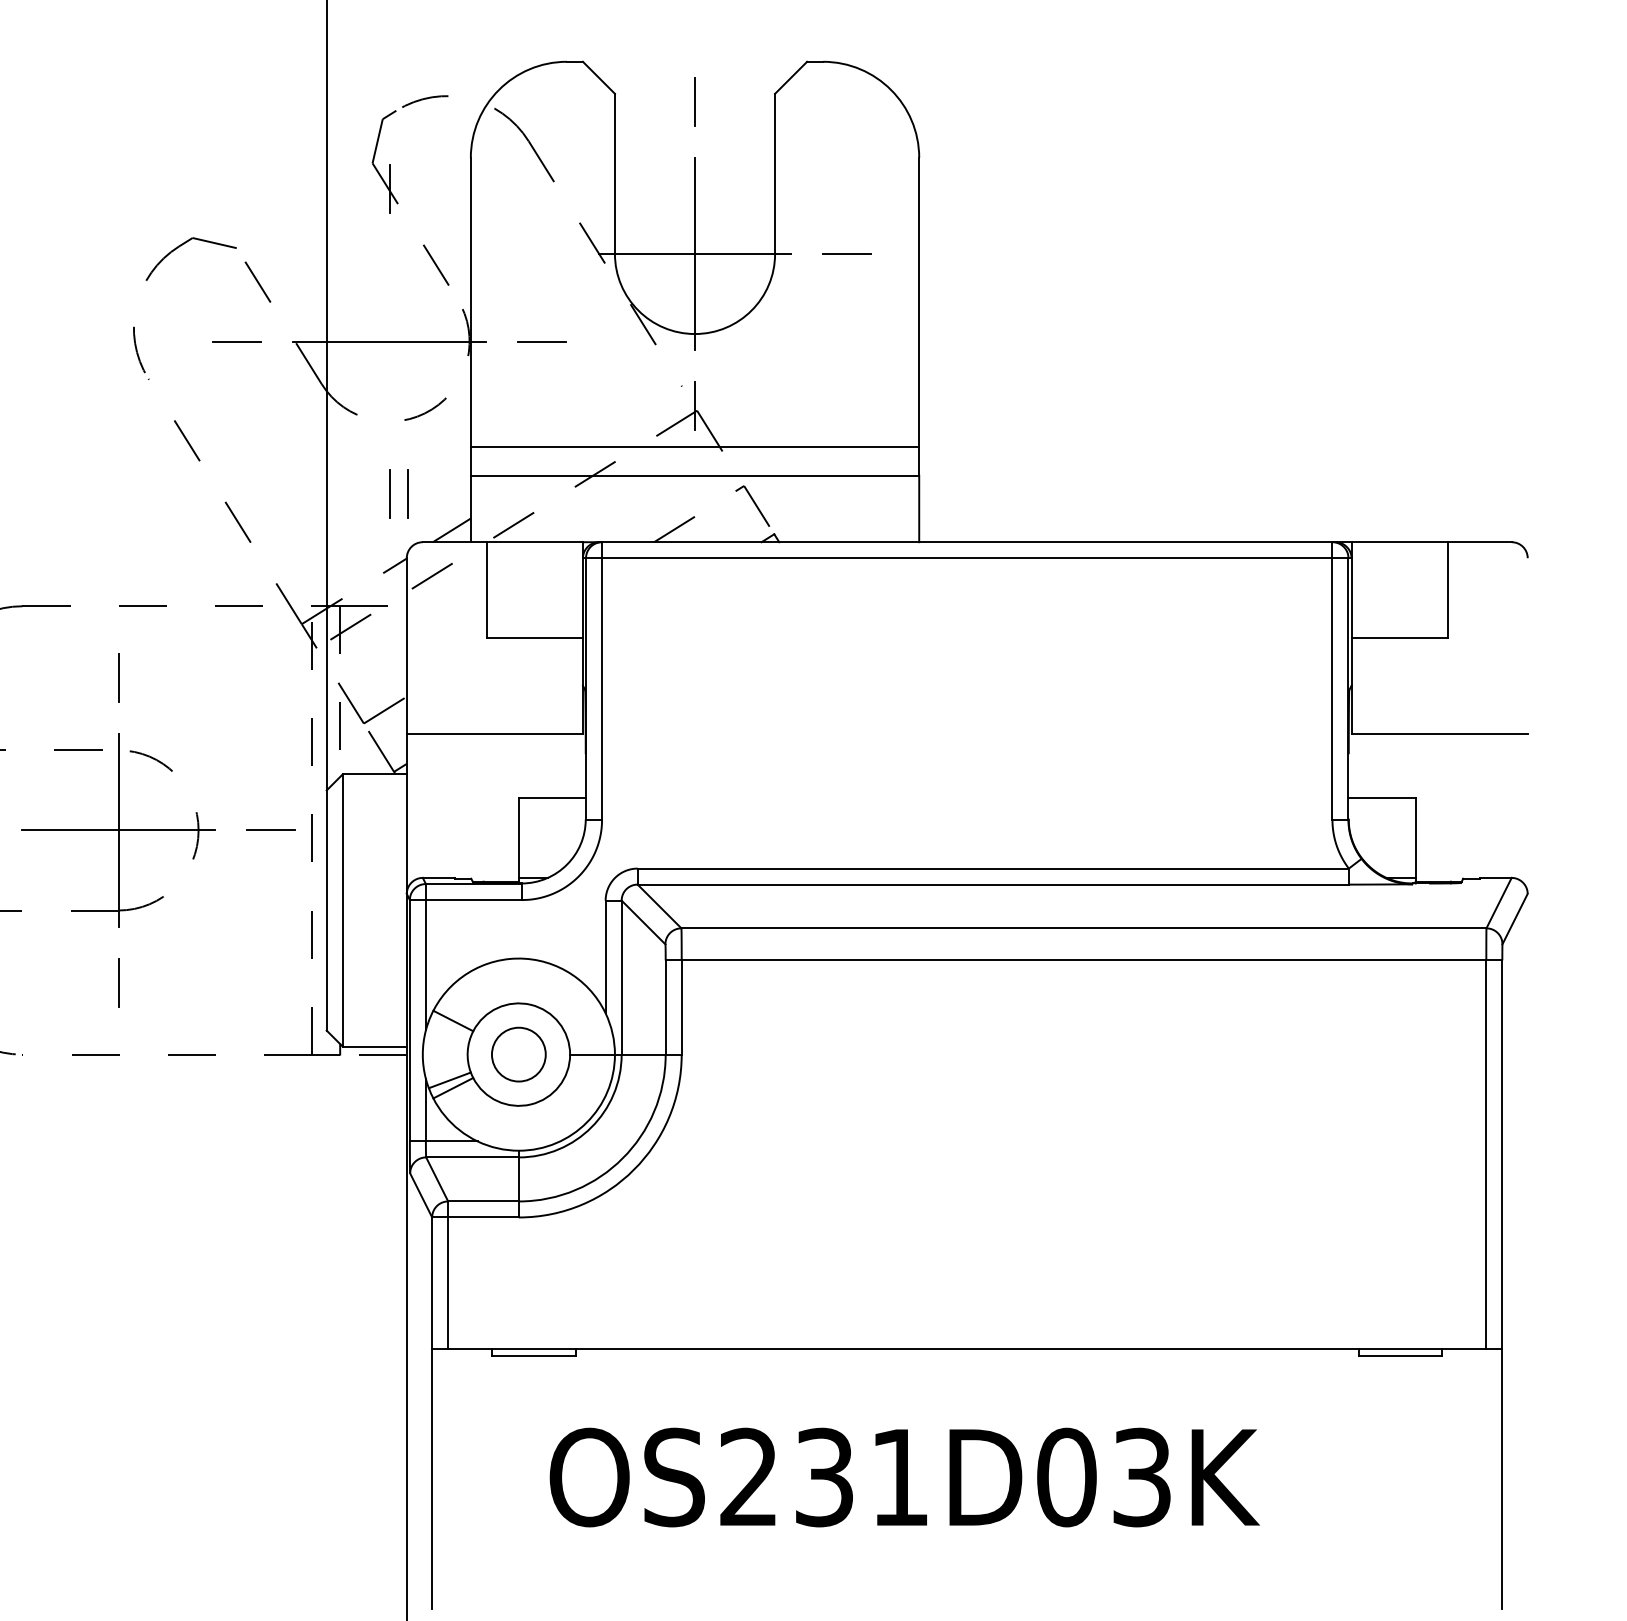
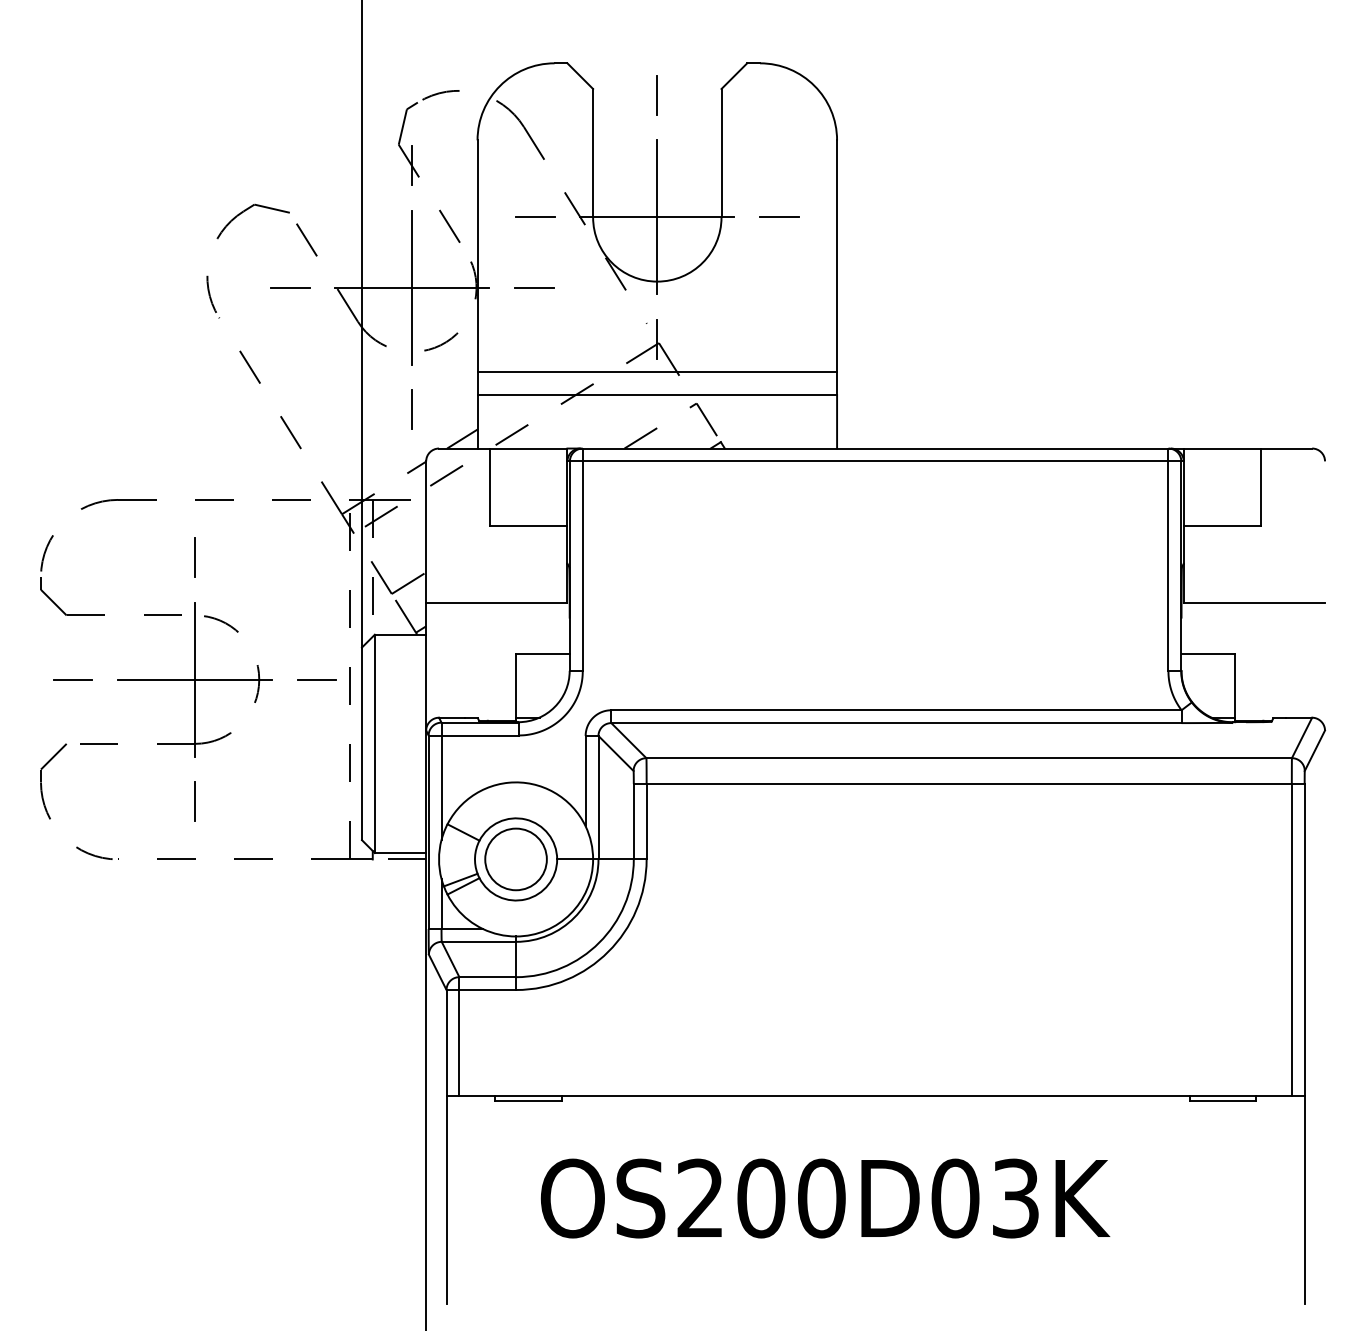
line: (543, 254) -> (535, 217), added
line: (389, 341) -> (412, 287), added
line: (407, 493) -> (426, 409), removed
circle: (518, 1054) -> (515, 859), size x1.43
text: (862, 1477) -> (791, 1198), OS231D03K -> OS200D03K

